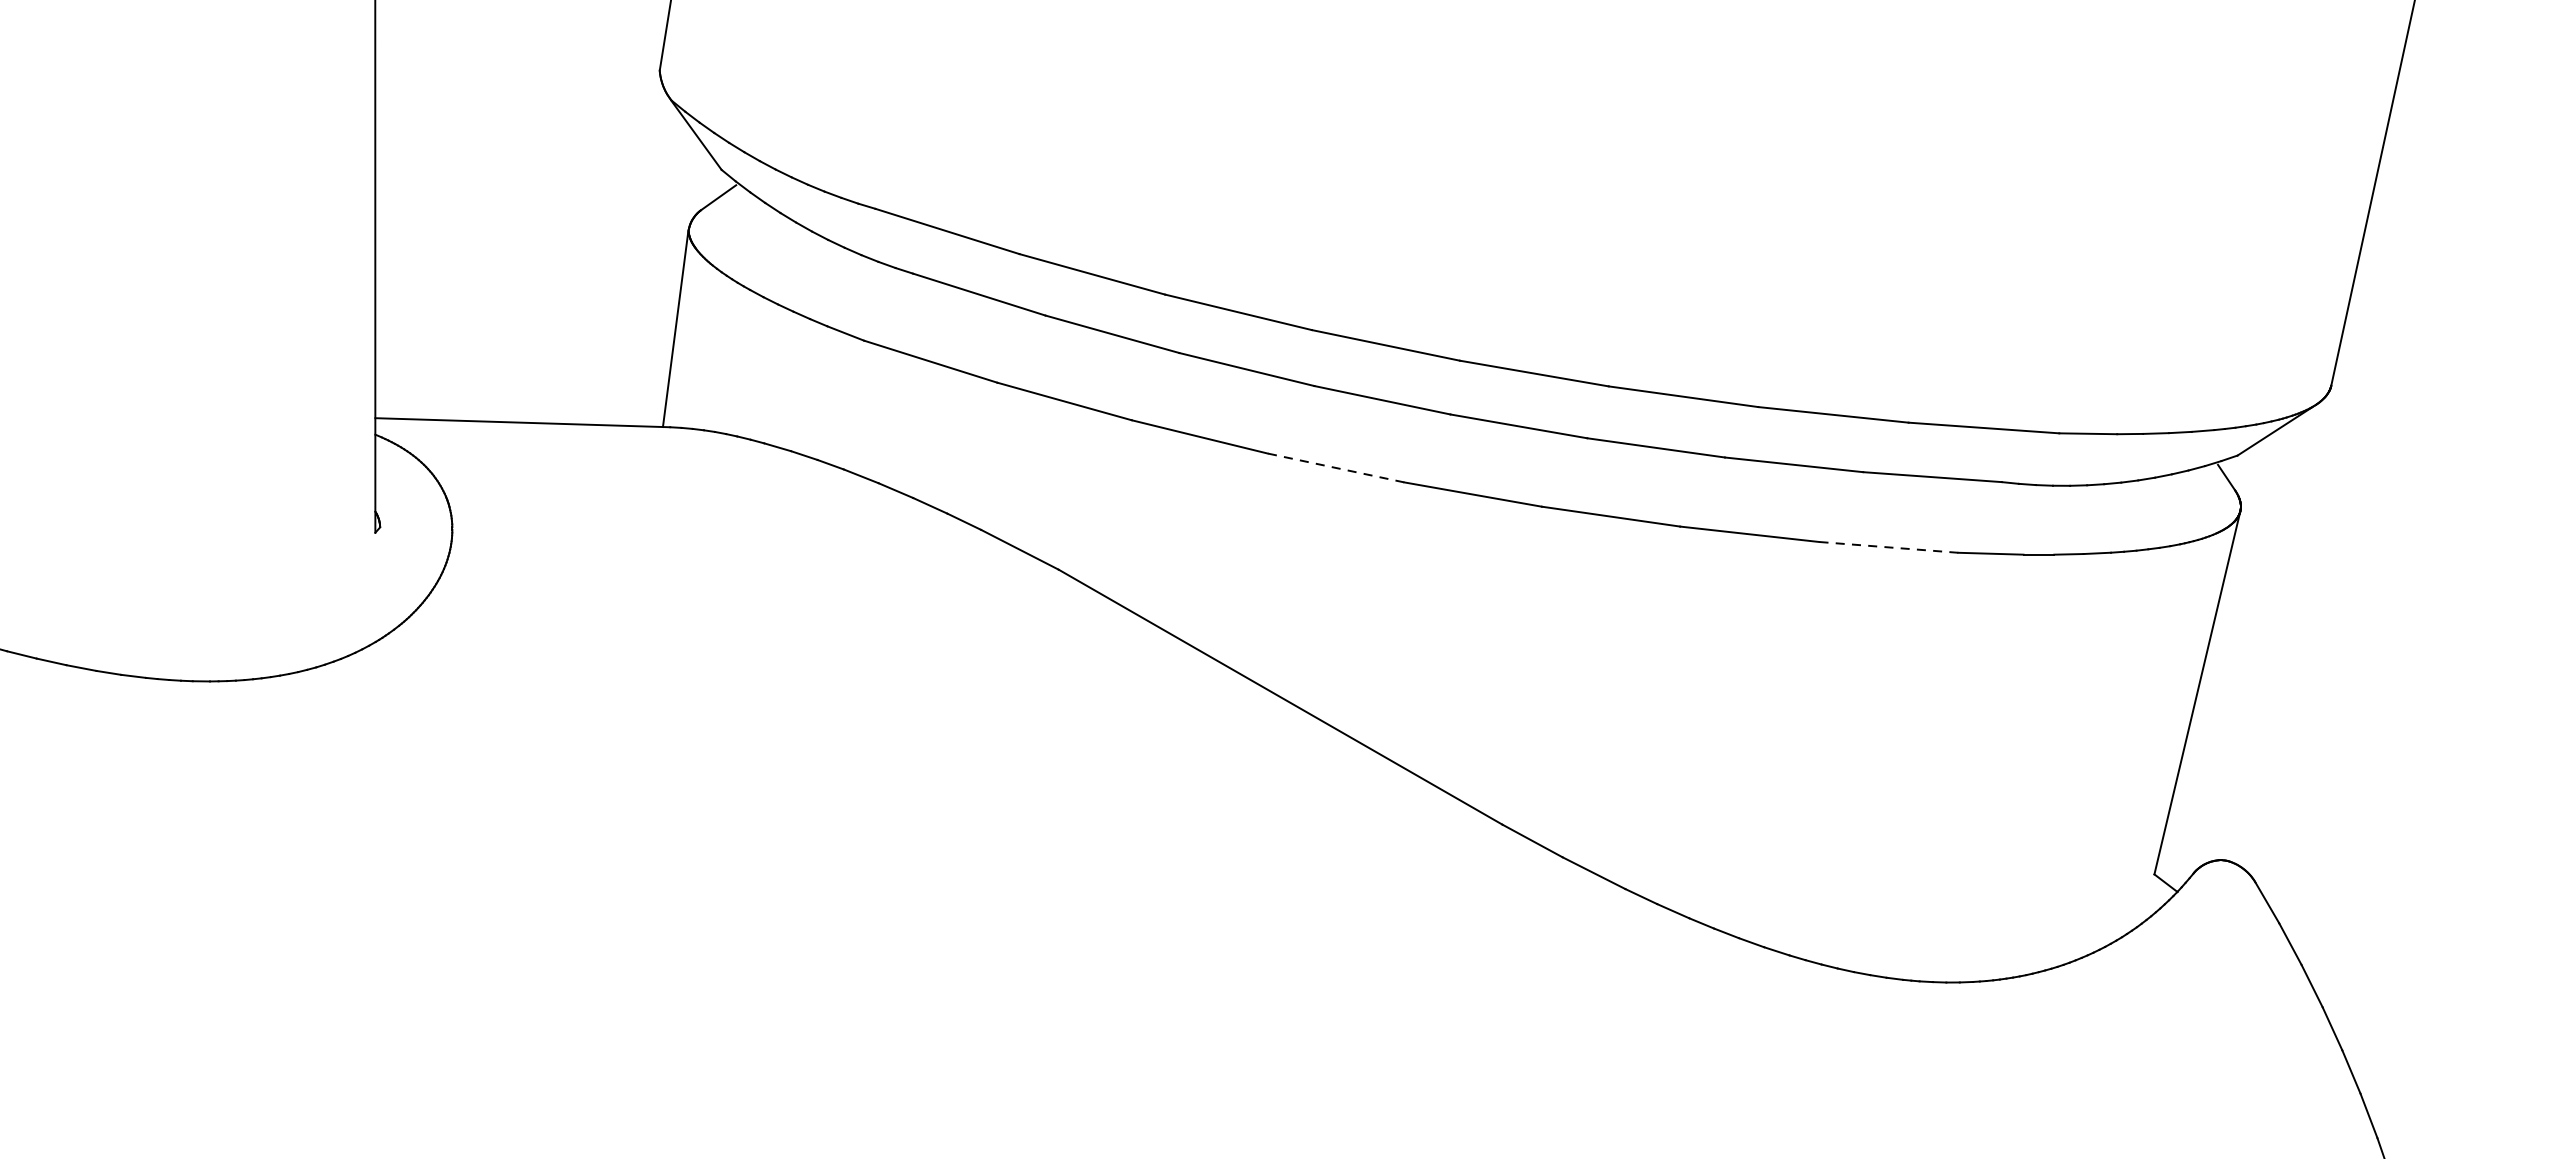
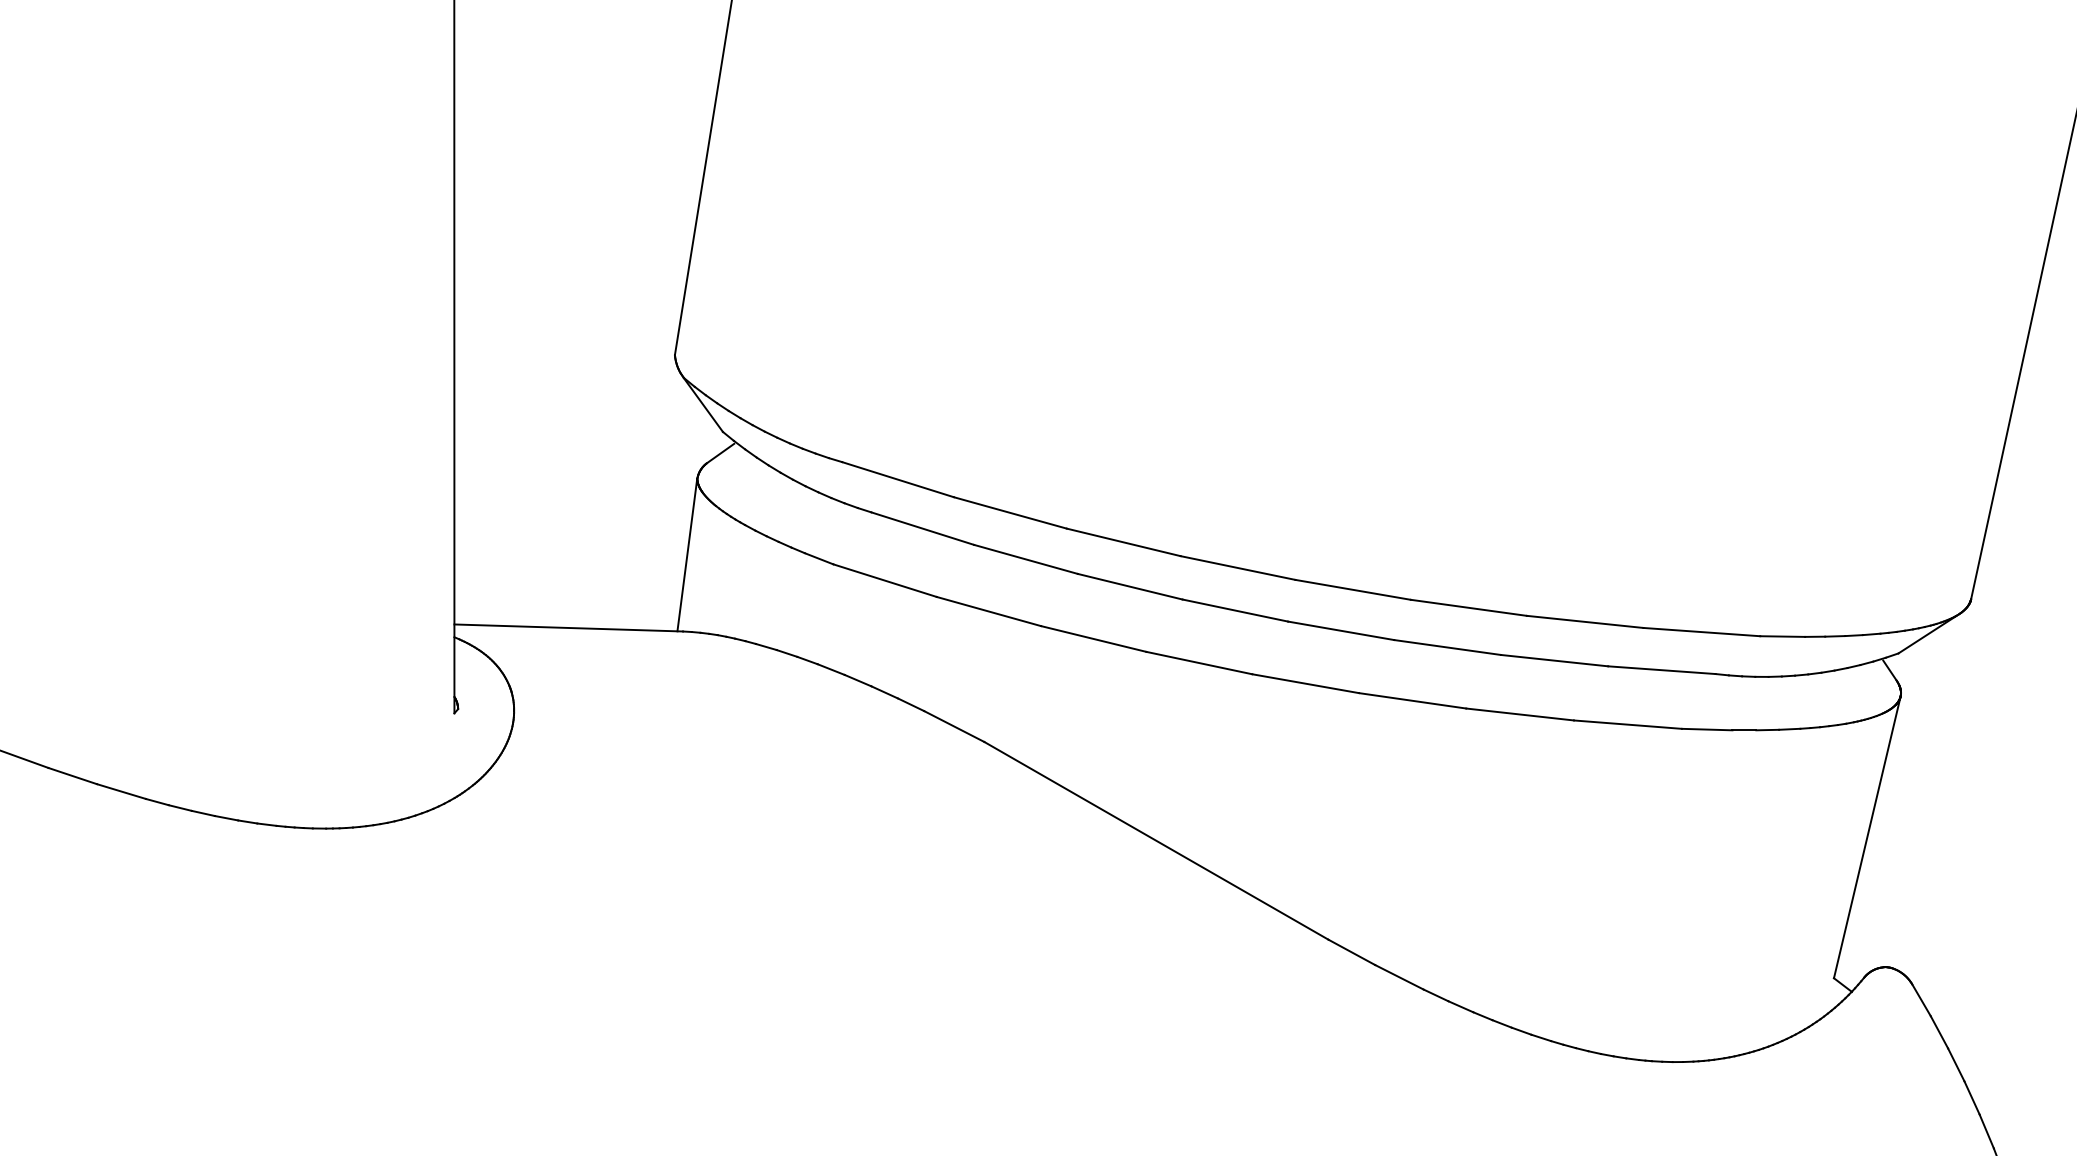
line: (1334, 467) -> (1198, 662), dashed -> solid
line: (1888, 547) -> (1627, 724), dashed -> solid

